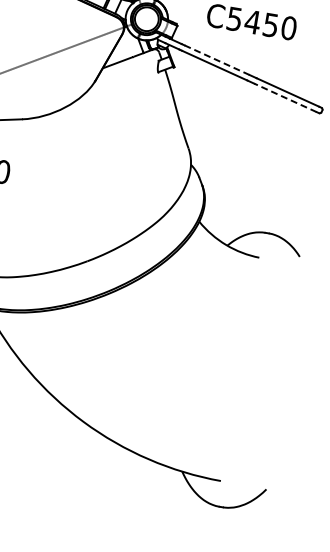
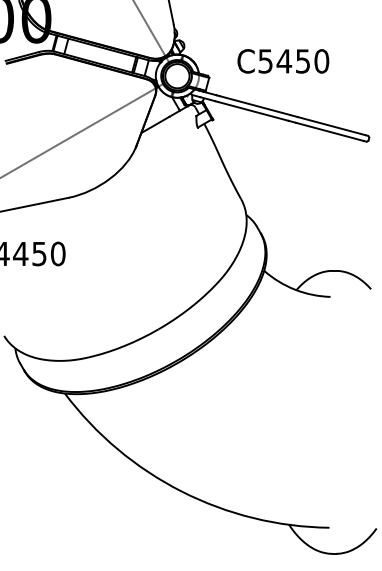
line: (217, 60) -> (255, 105), dashed -> solid
line: (285, 97) -> (329, 131), dashed -> solid

